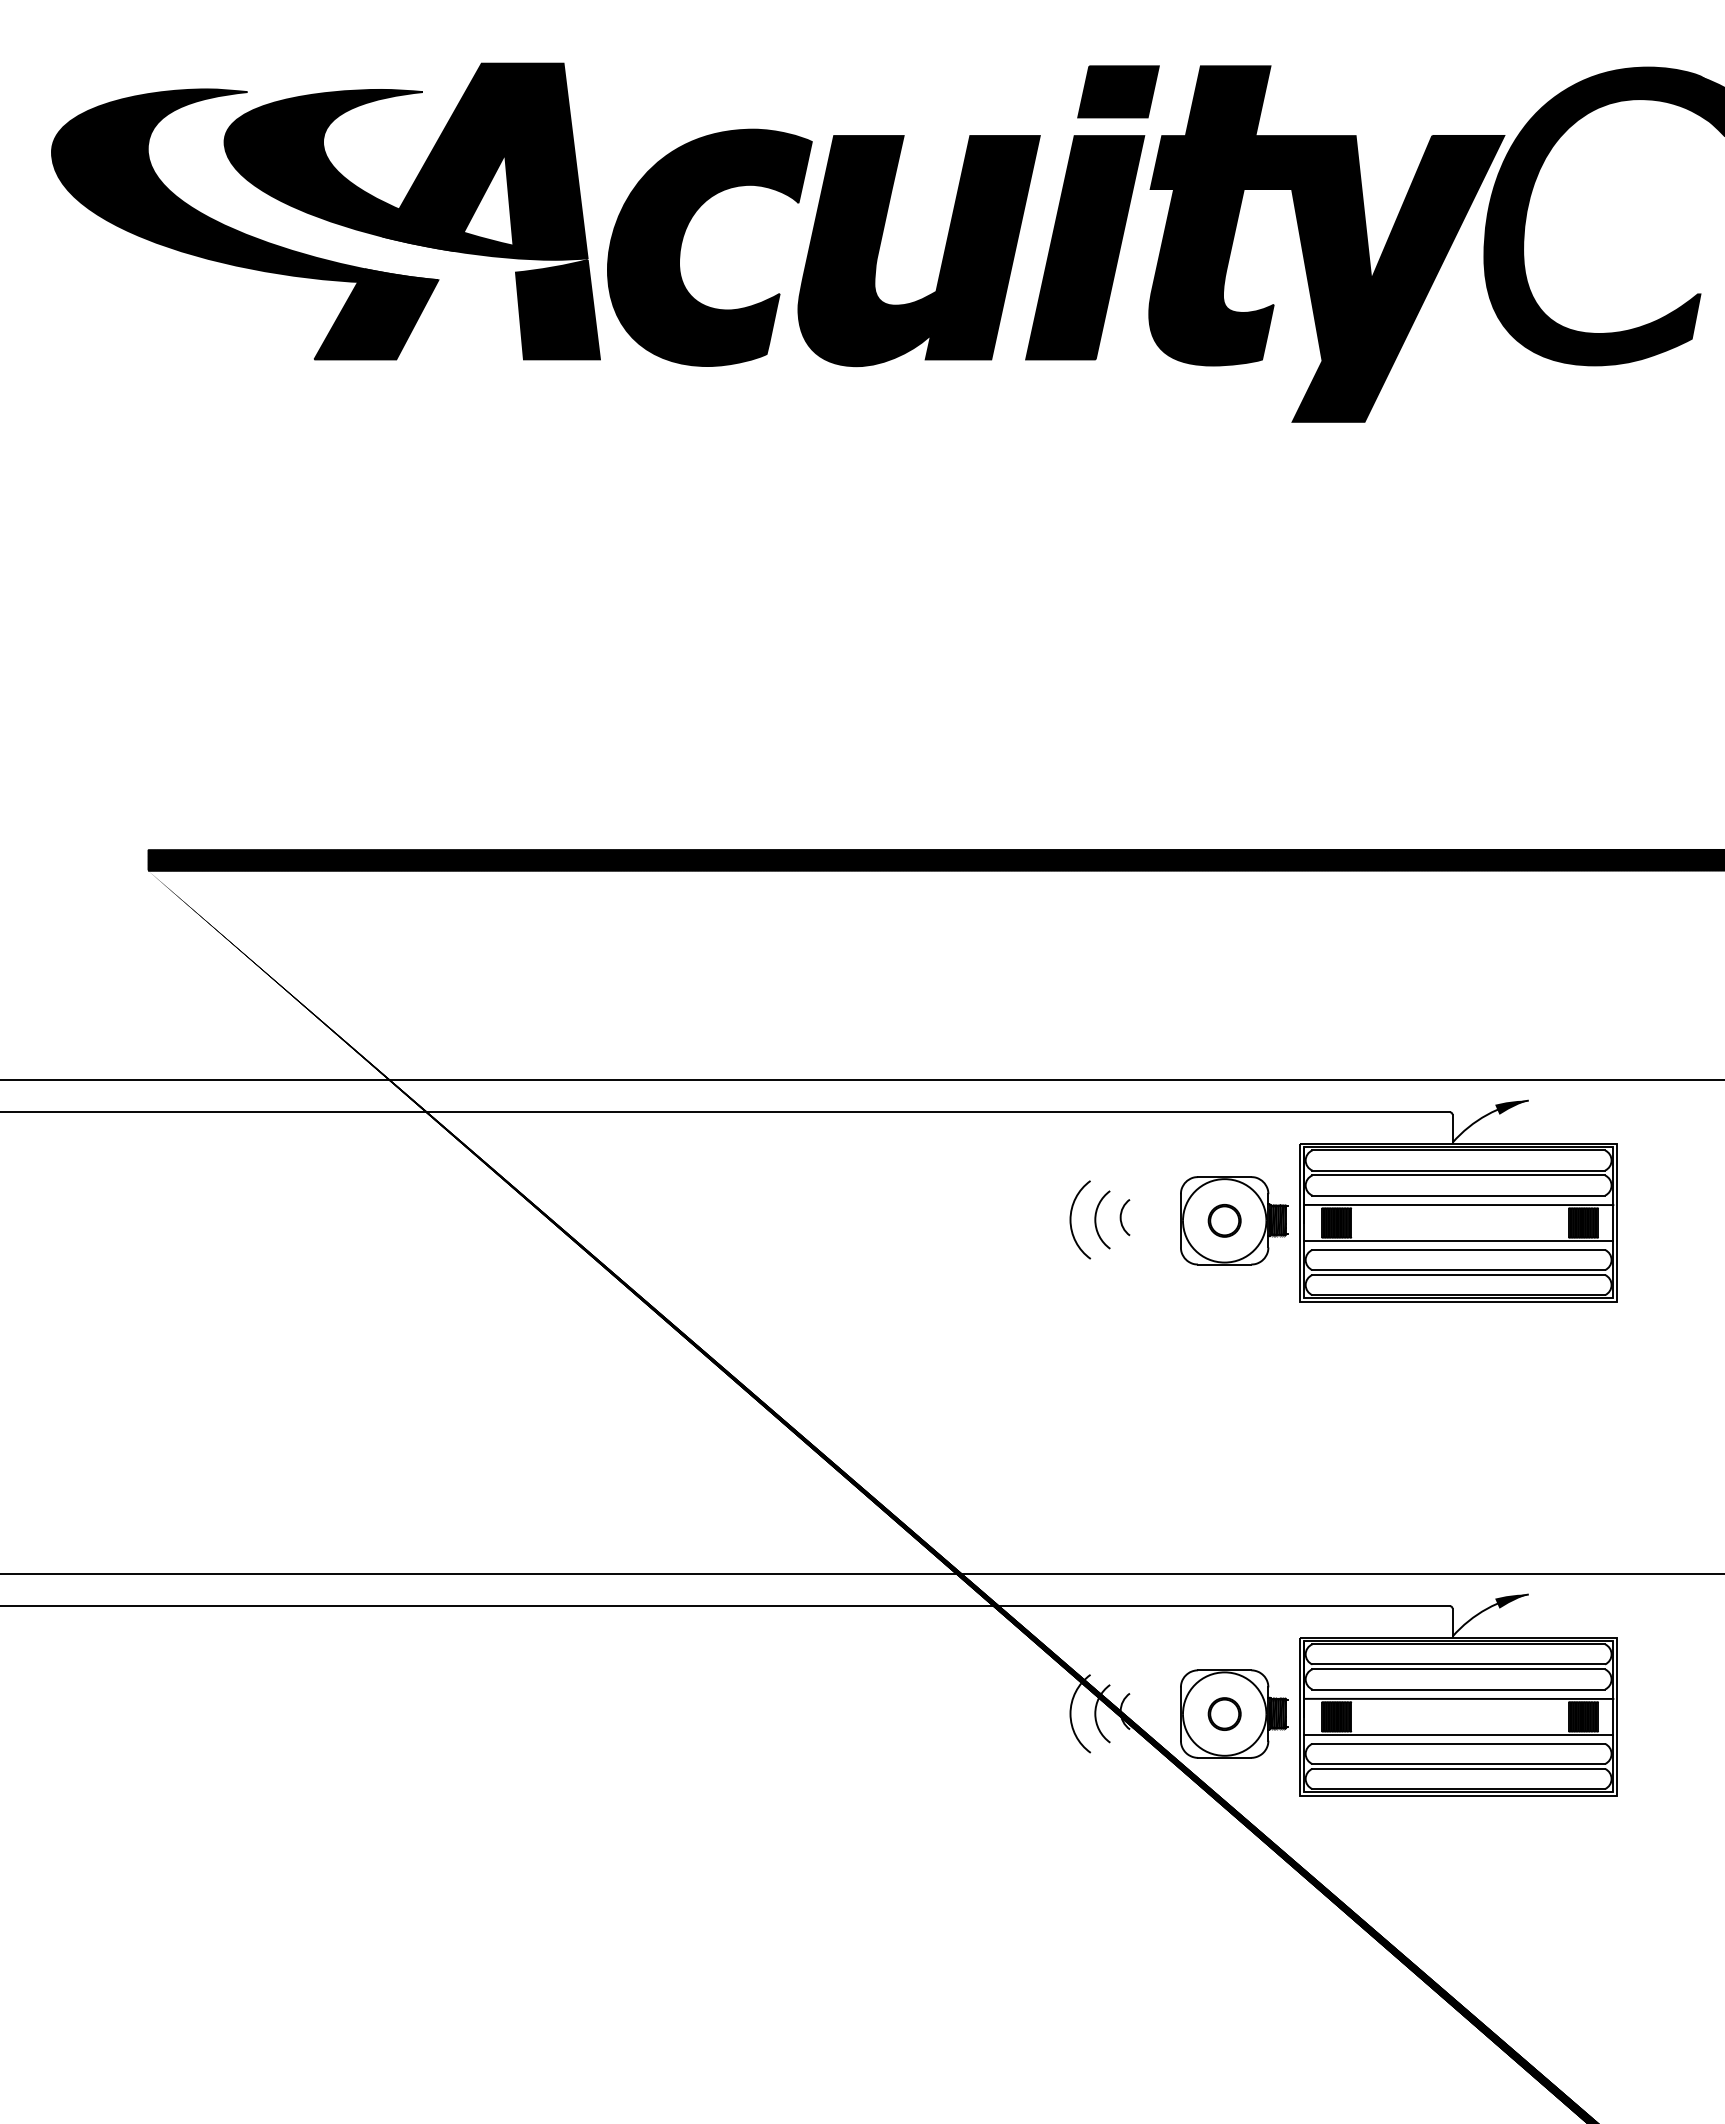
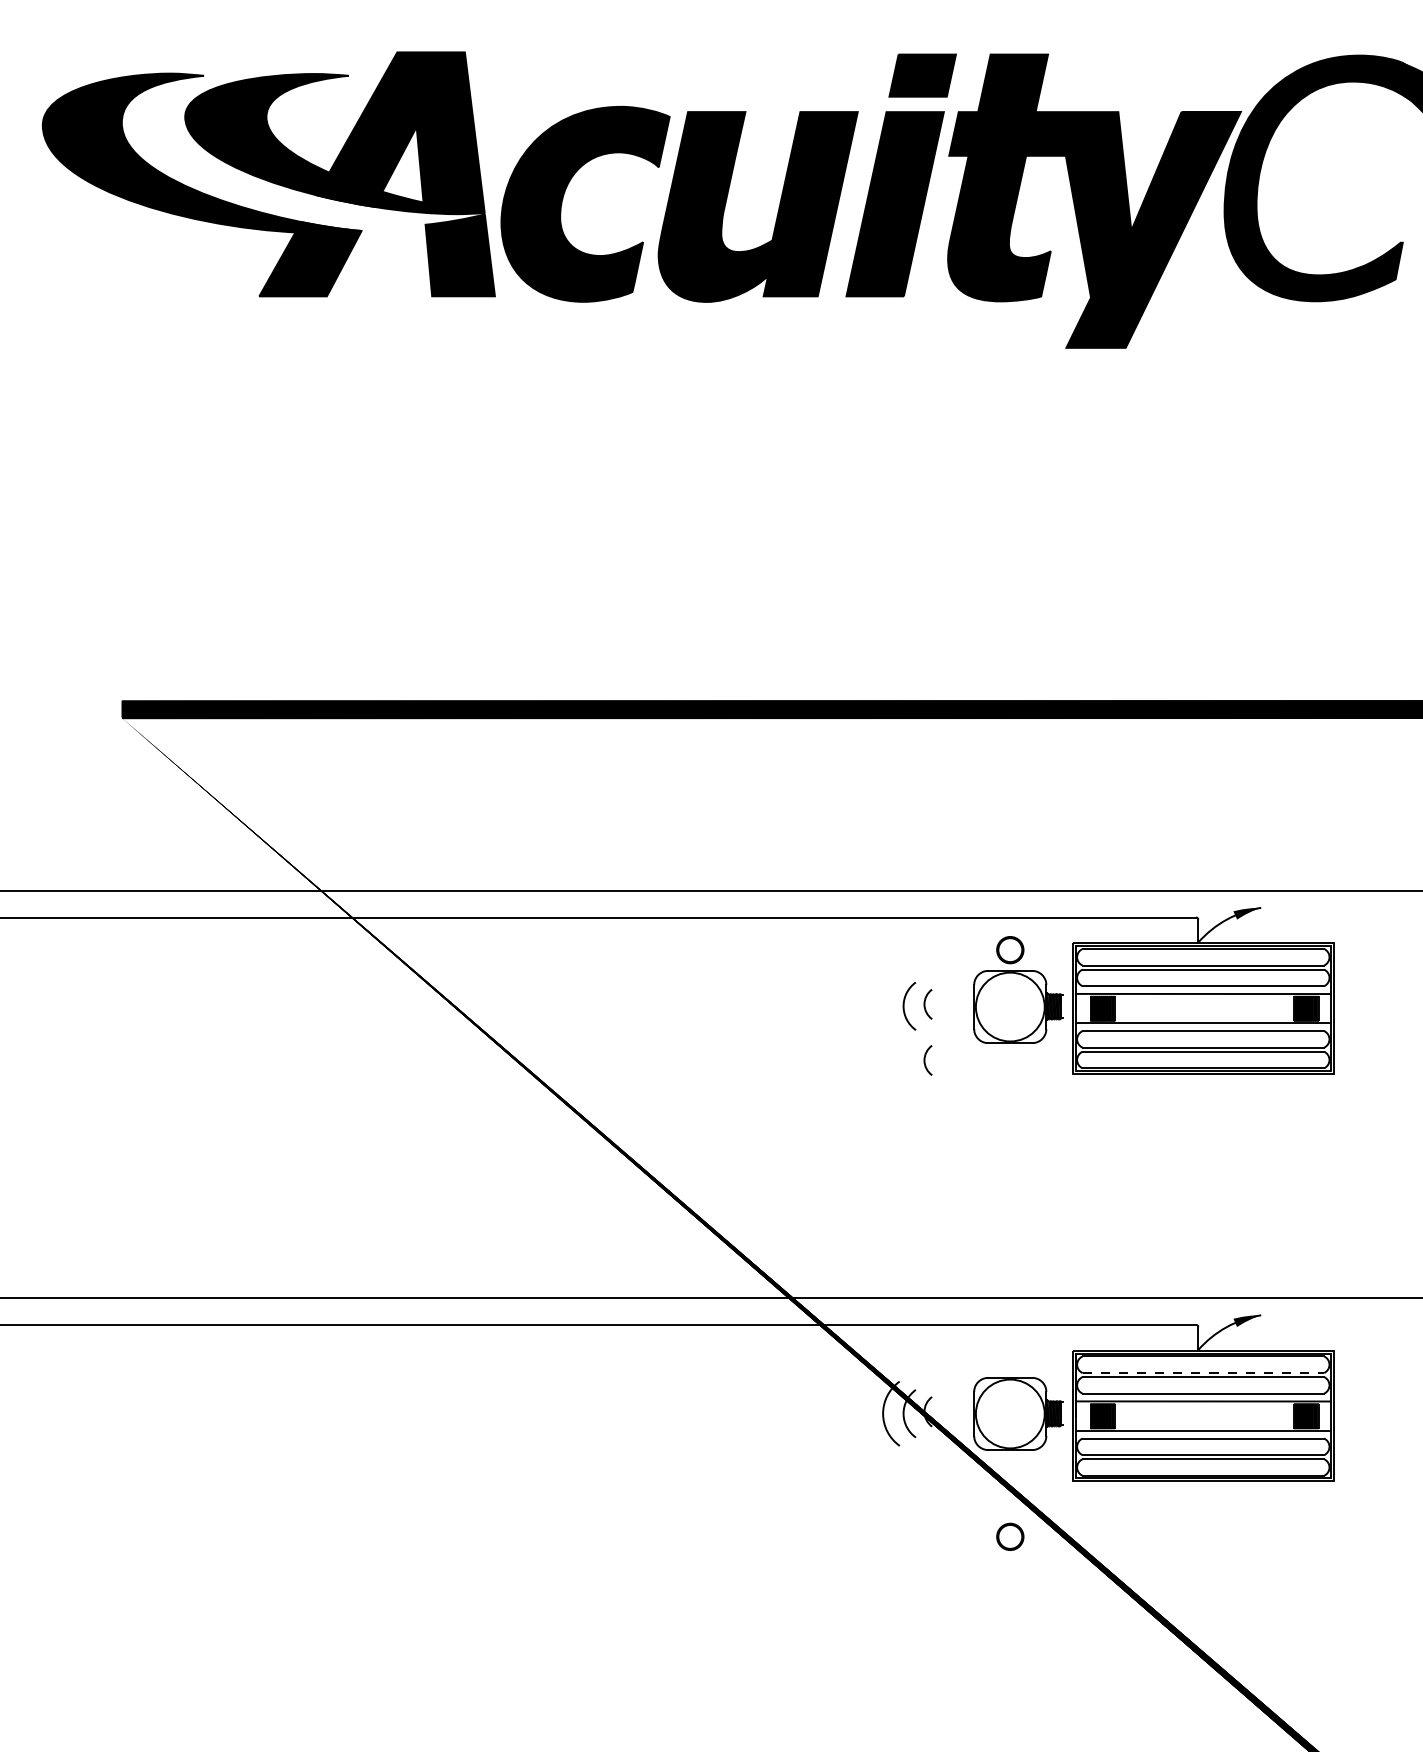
arc: (1071, 1219) -> (883, 1005), removed
part: (1224, 1220) -> (1010, 949), moved
arc: (1121, 1285) -> (925, 1060), added
line: (1459, 1664) -> (1204, 1373), solid -> dashed
part: (1224, 1713) -> (1010, 1536), moved

